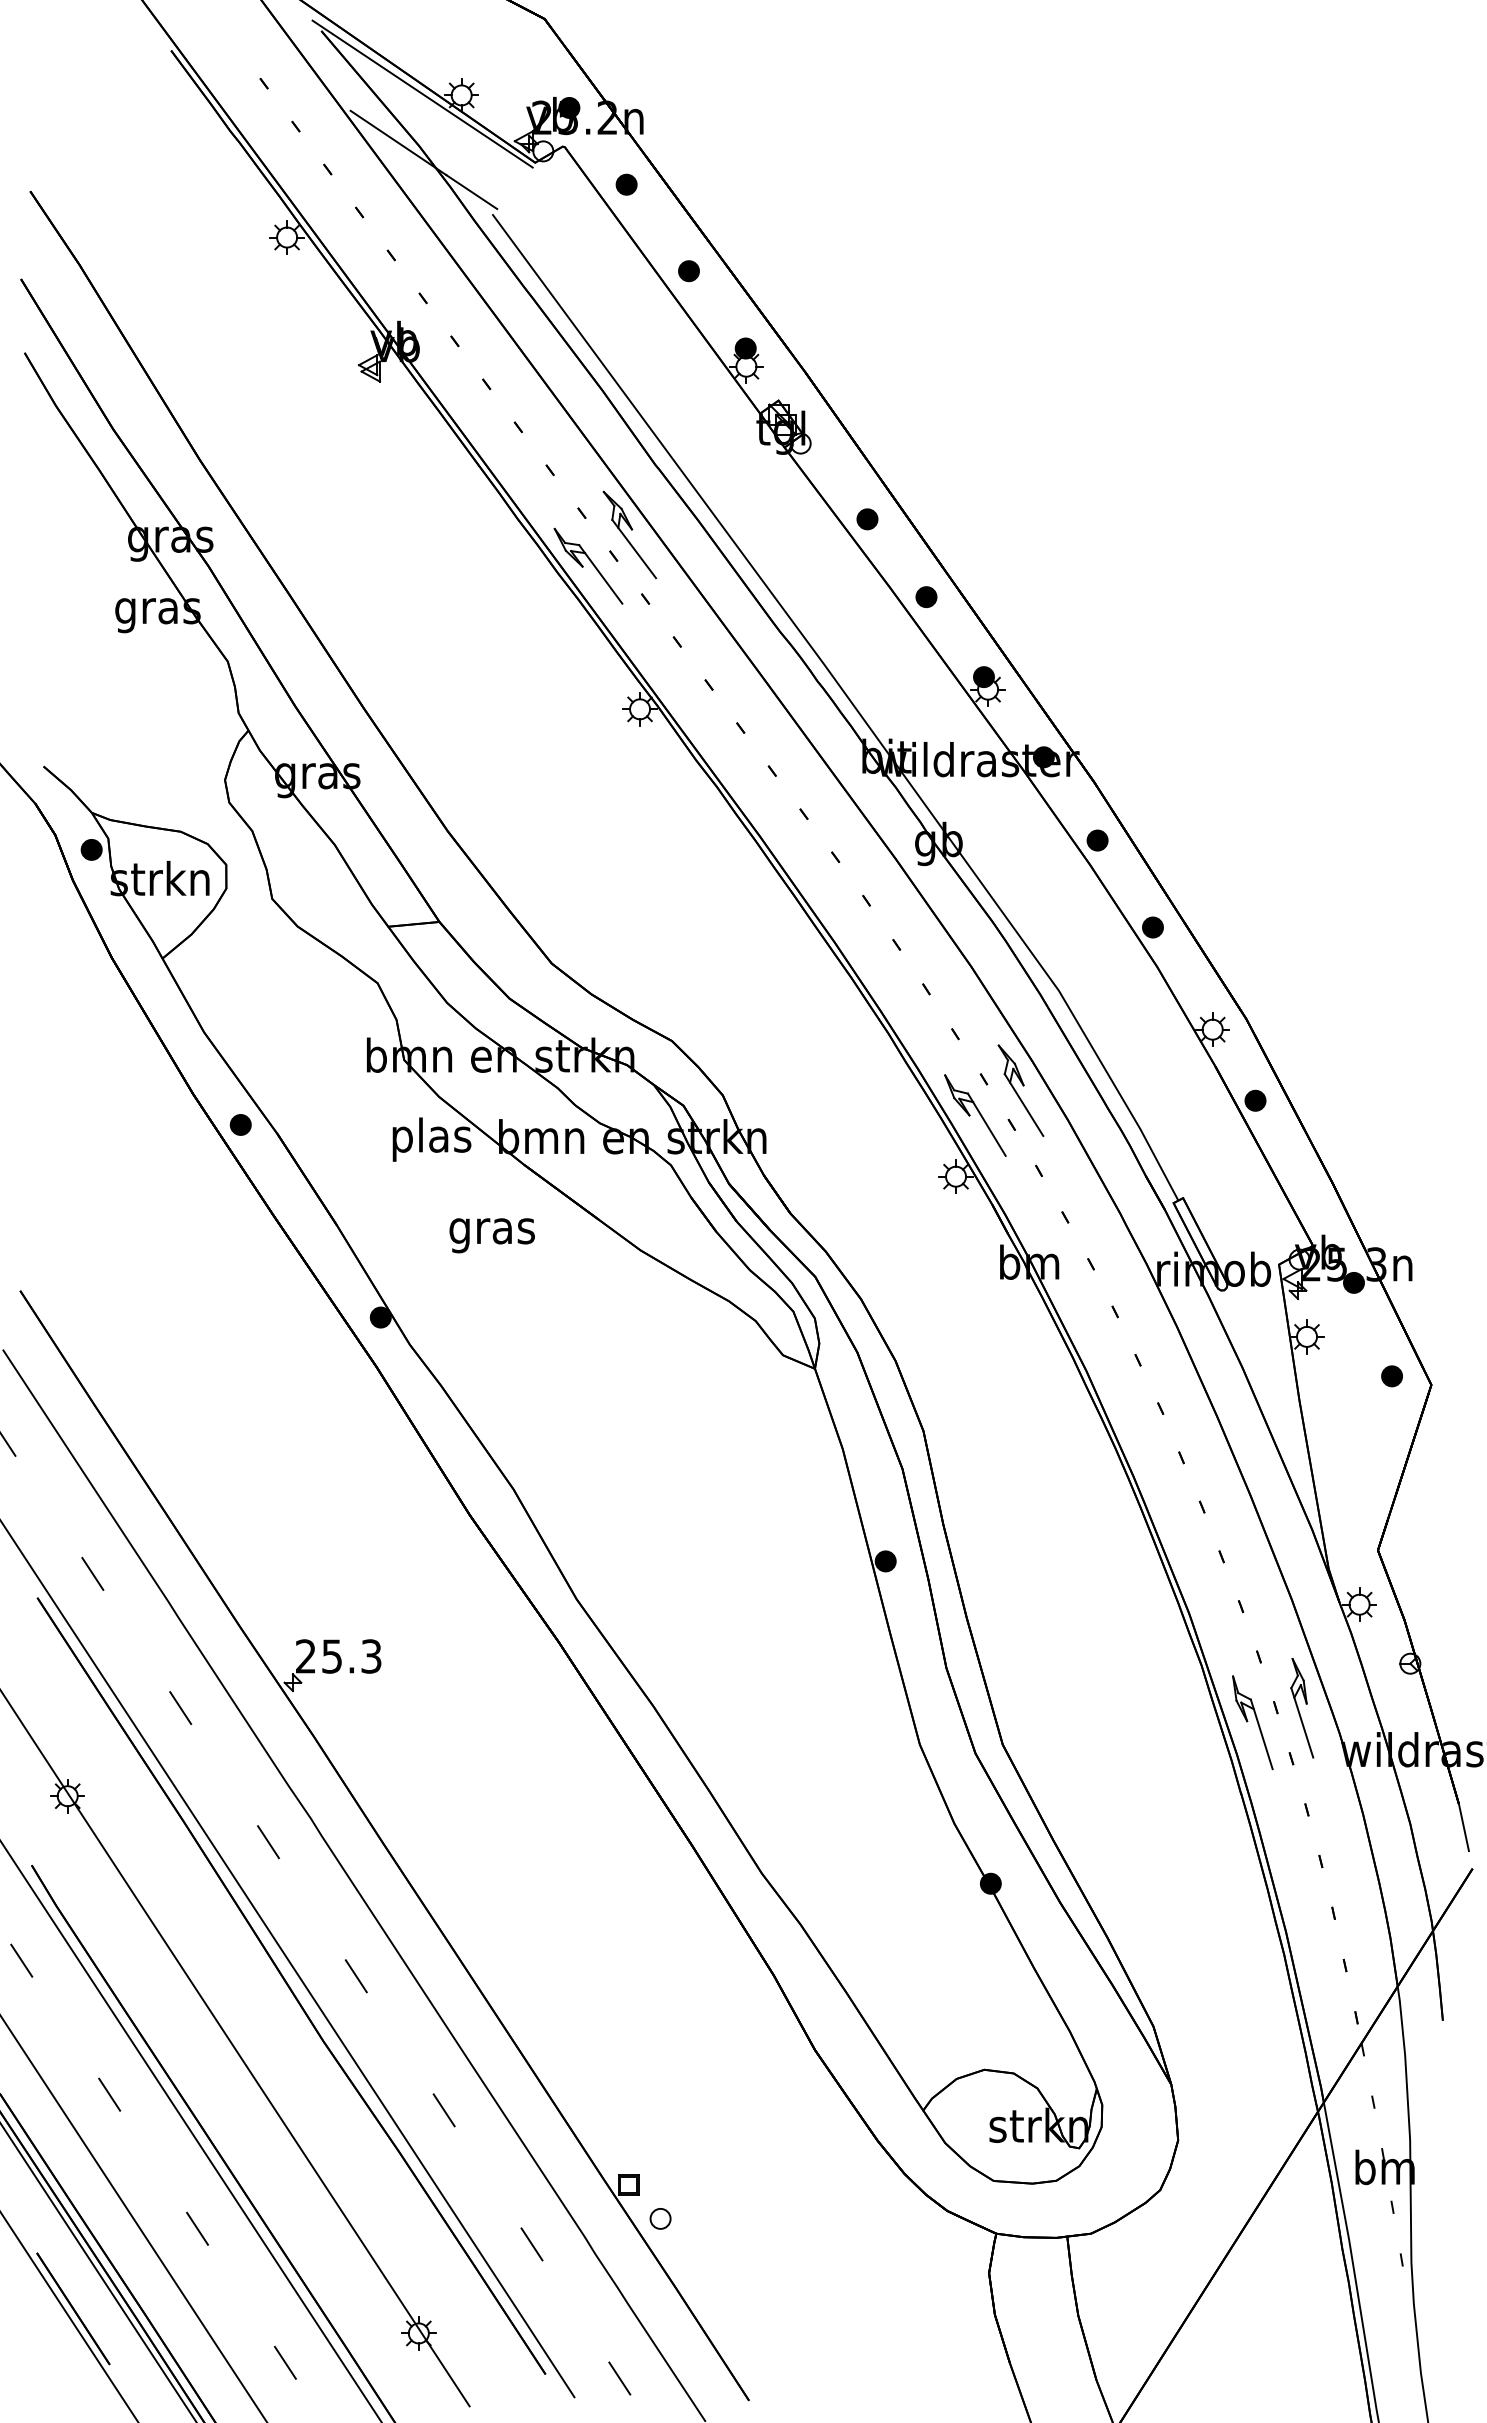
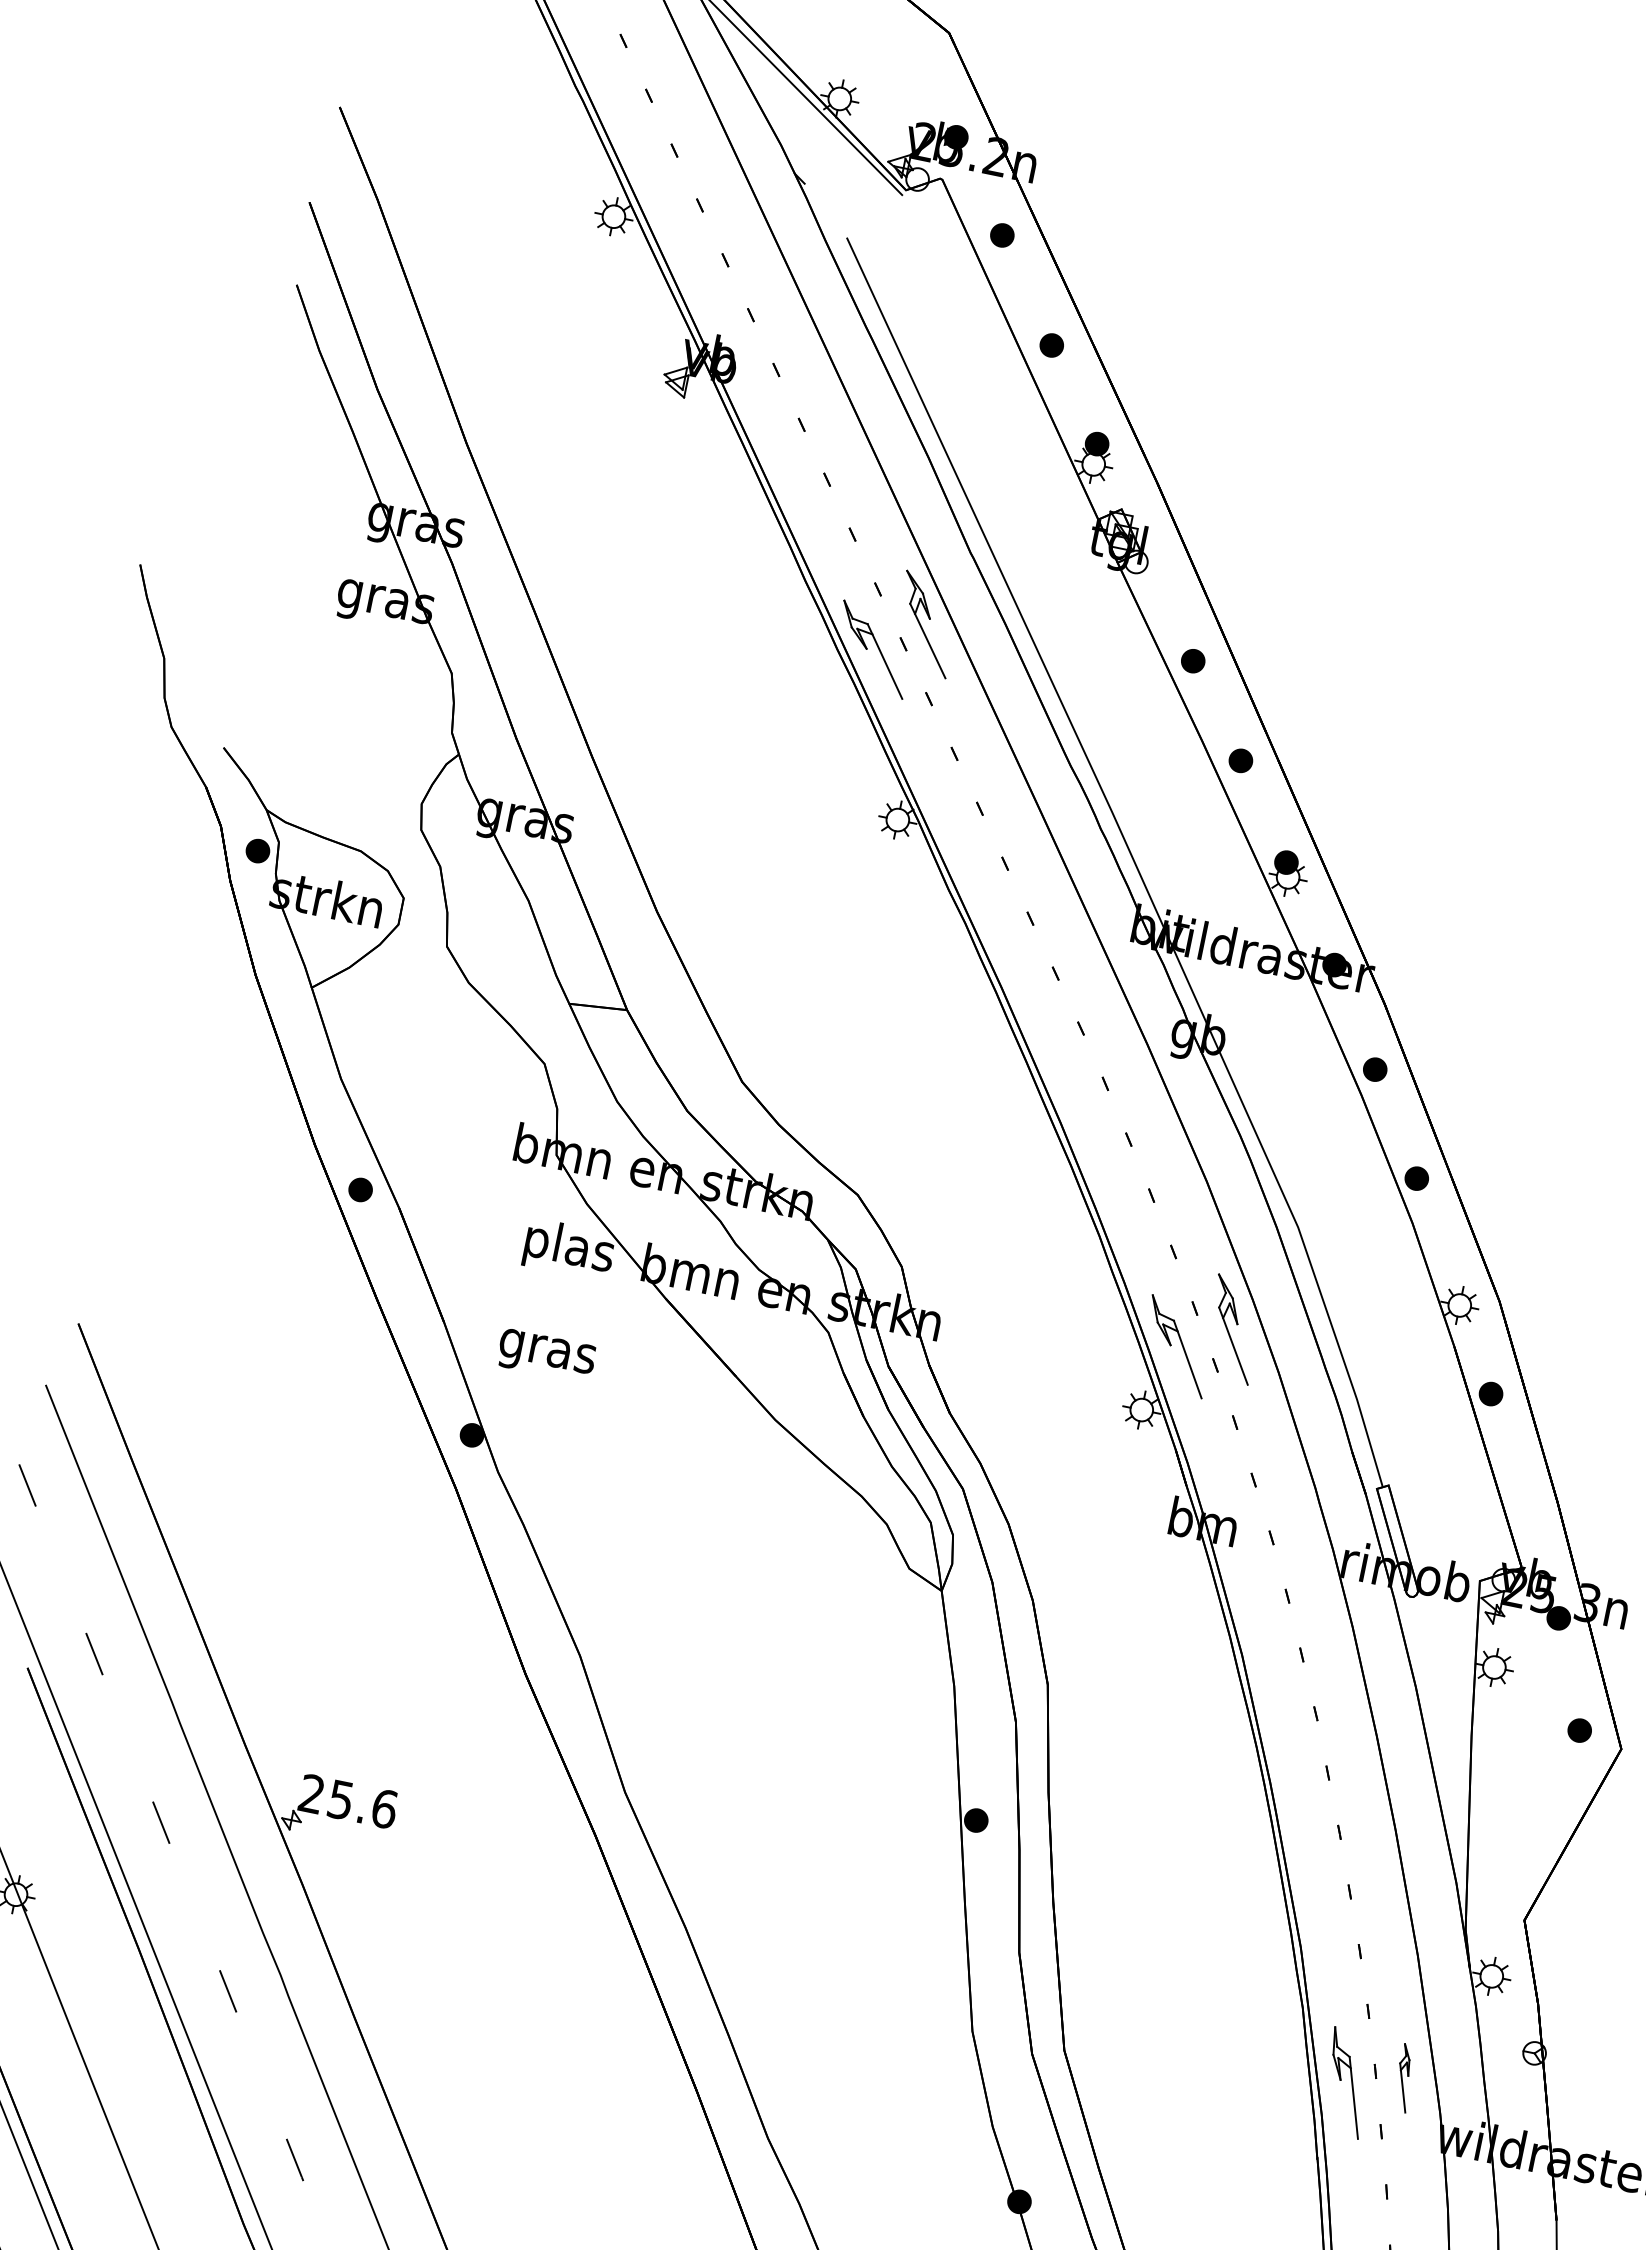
line: (393, 139) -> (754, 132), removed
line: (471, 192) -> (828, 208), removed
text: (491, 1235) -> (545, 1355), moved
text: (371, 1656) -> (384, 1808), 25.3 -> 25.6
part: (1302, 1708) -> (1404, 2078), size x0.6

